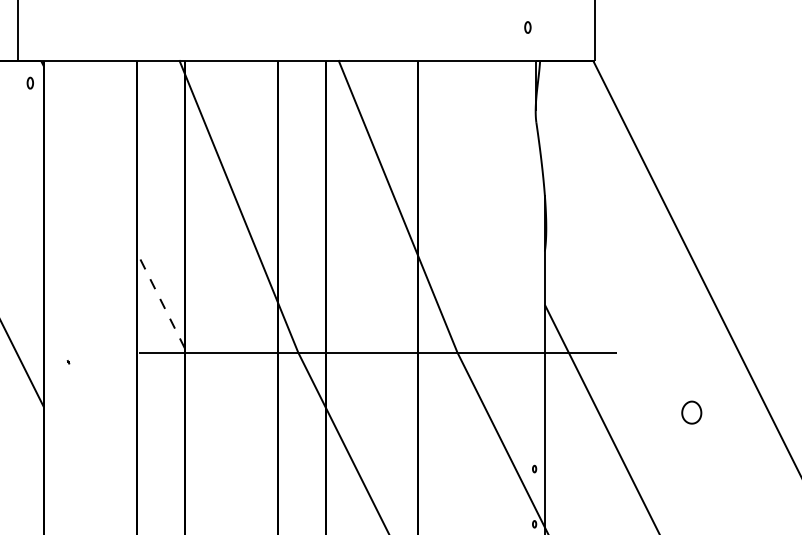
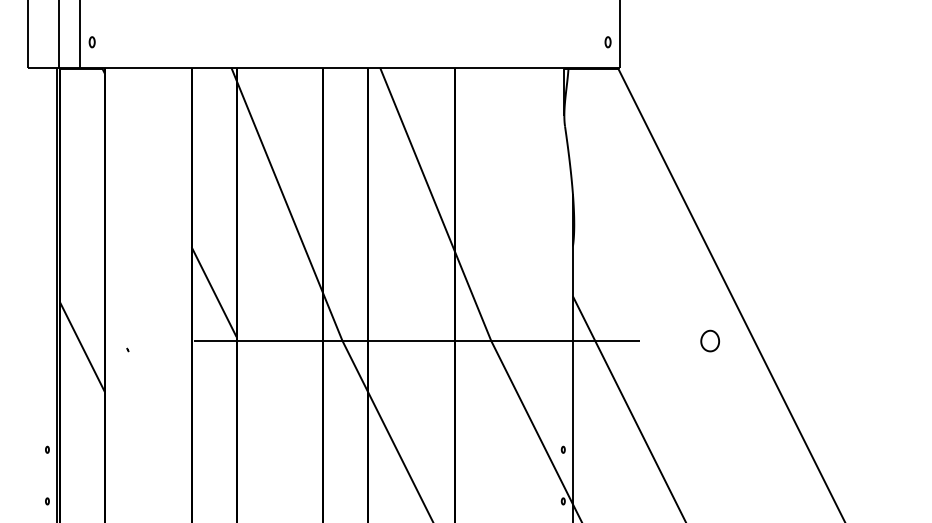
part: (527, 27) -> (607, 42), moved
part: (29, 83) -> (91, 42), moved
line: (160, 299) -> (213, 291), dashed -> solid
part: (691, 412) -> (709, 340), moved

